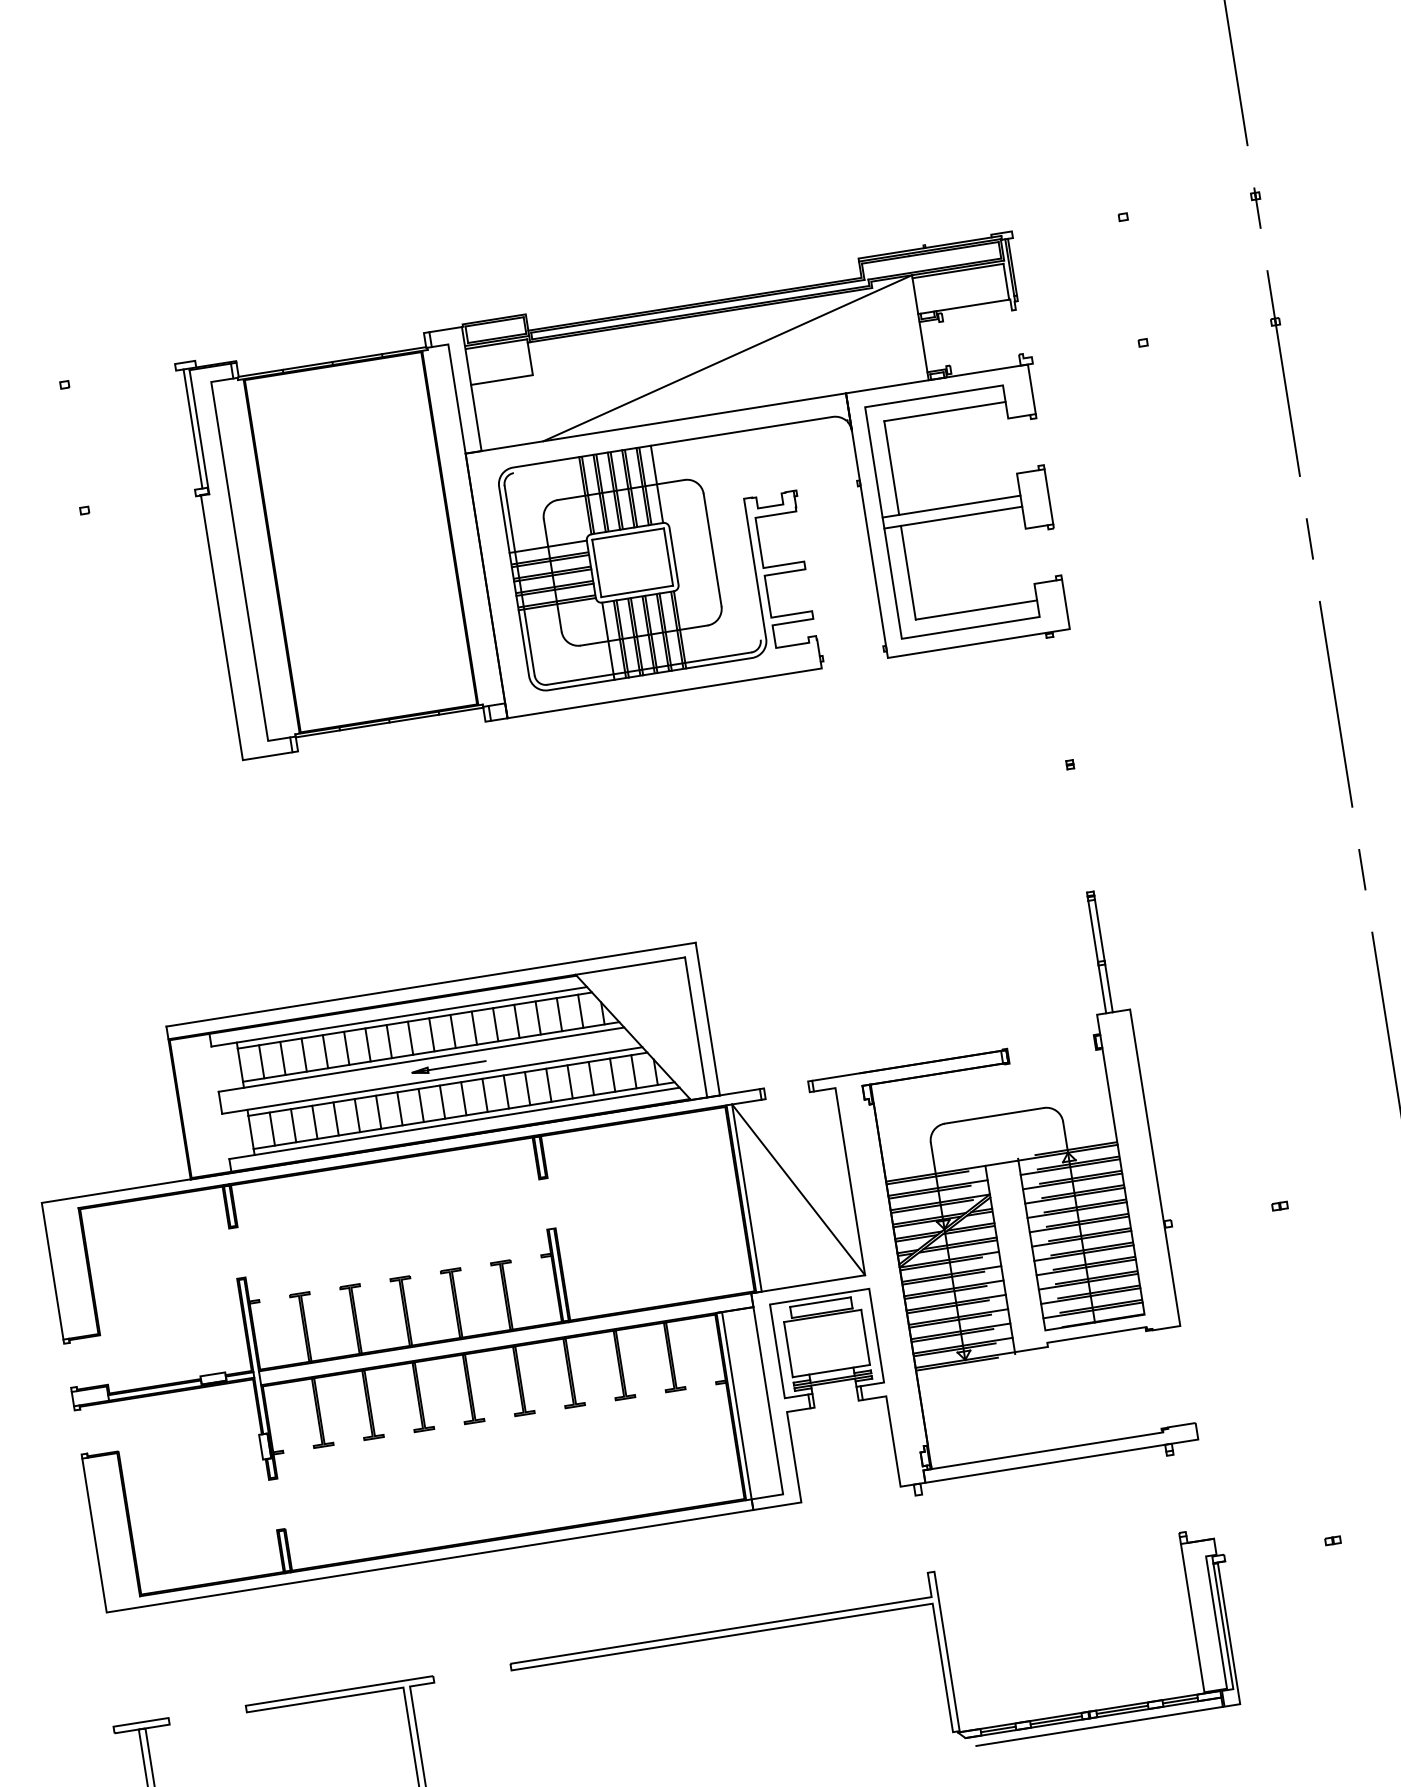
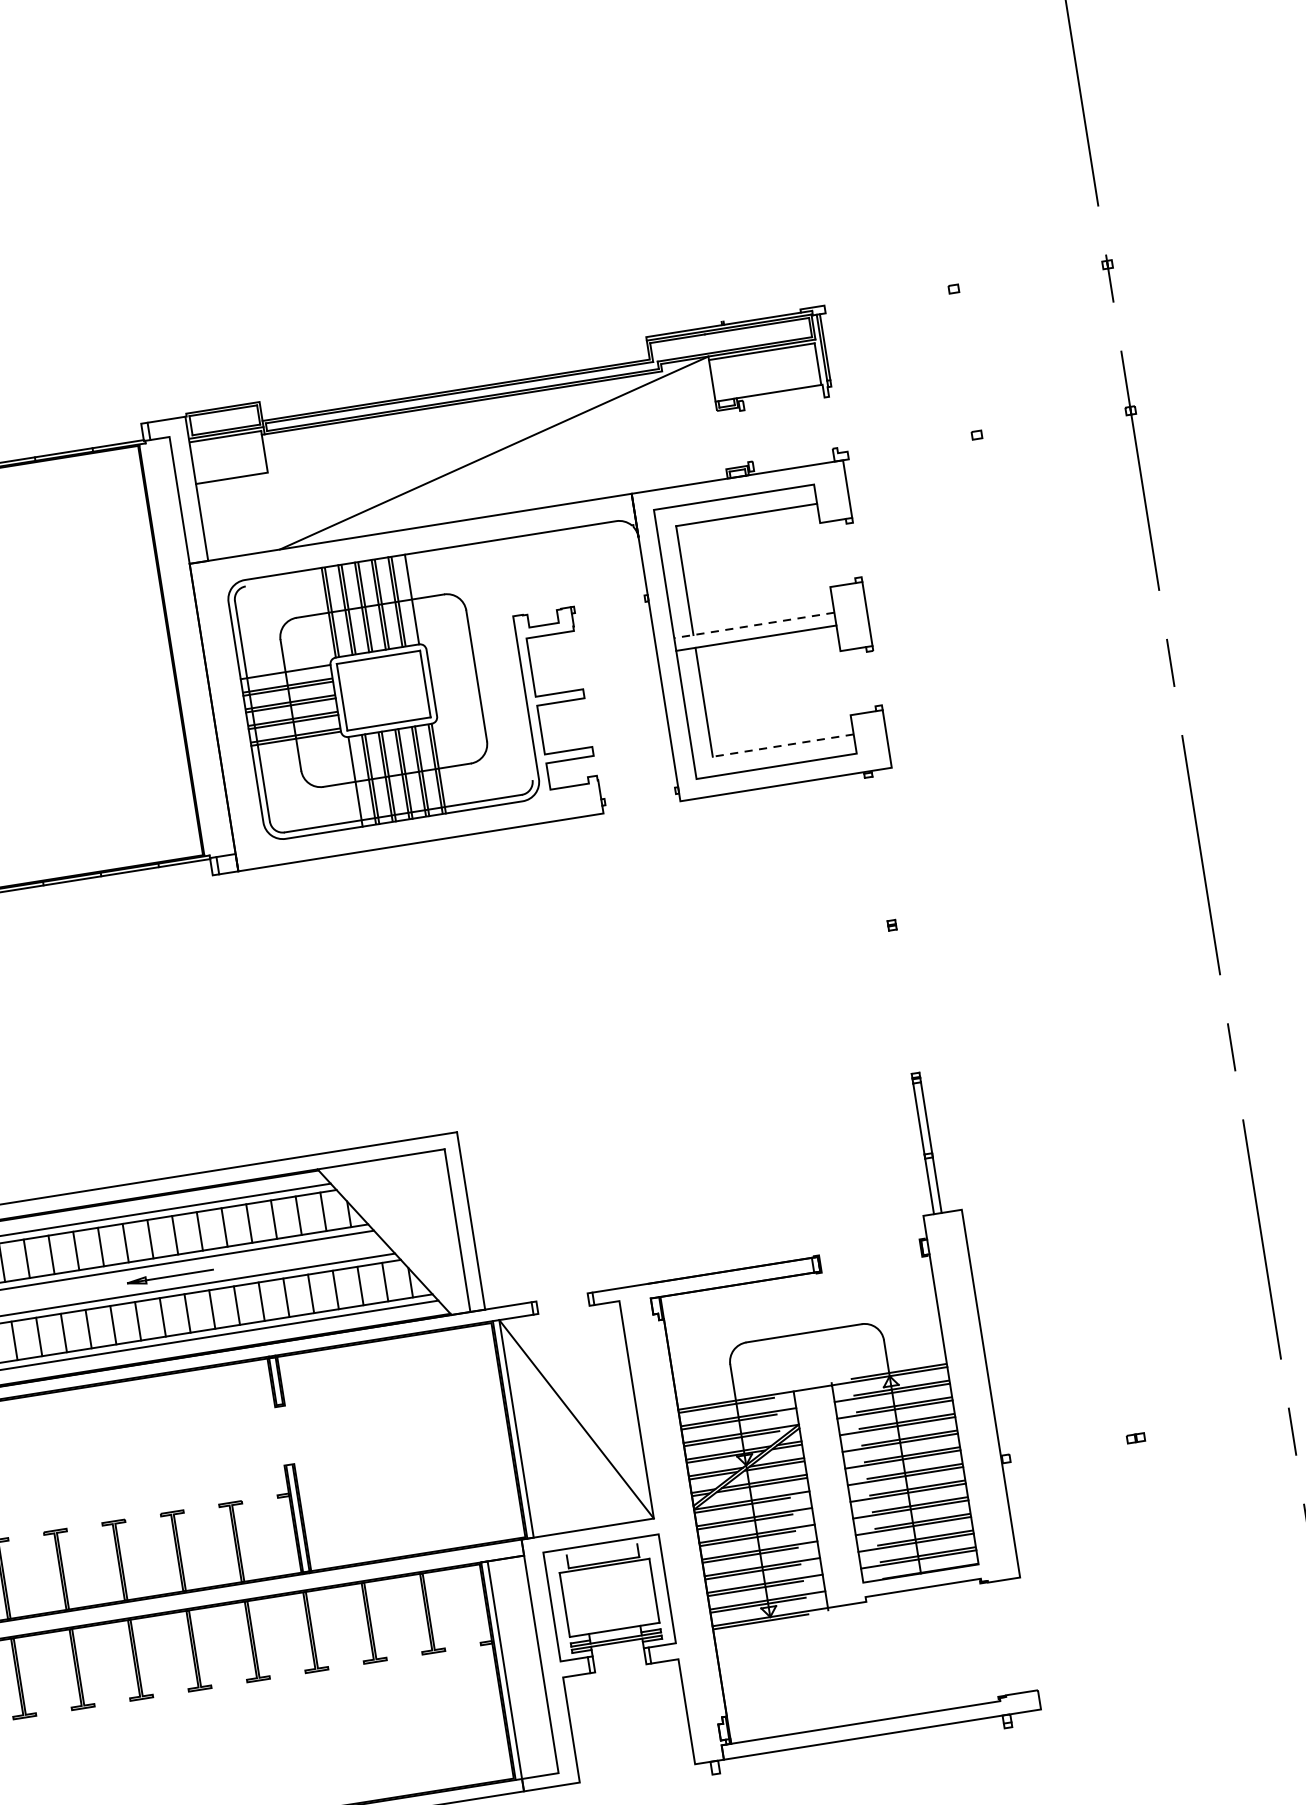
line: (923, 347) -> (721, 440), removed
line: (951, 506) -> (754, 625), solid -> dashed
line: (975, 610) -> (782, 746), solid -> dashed
line: (820, 1301) -> (602, 1549), removed

